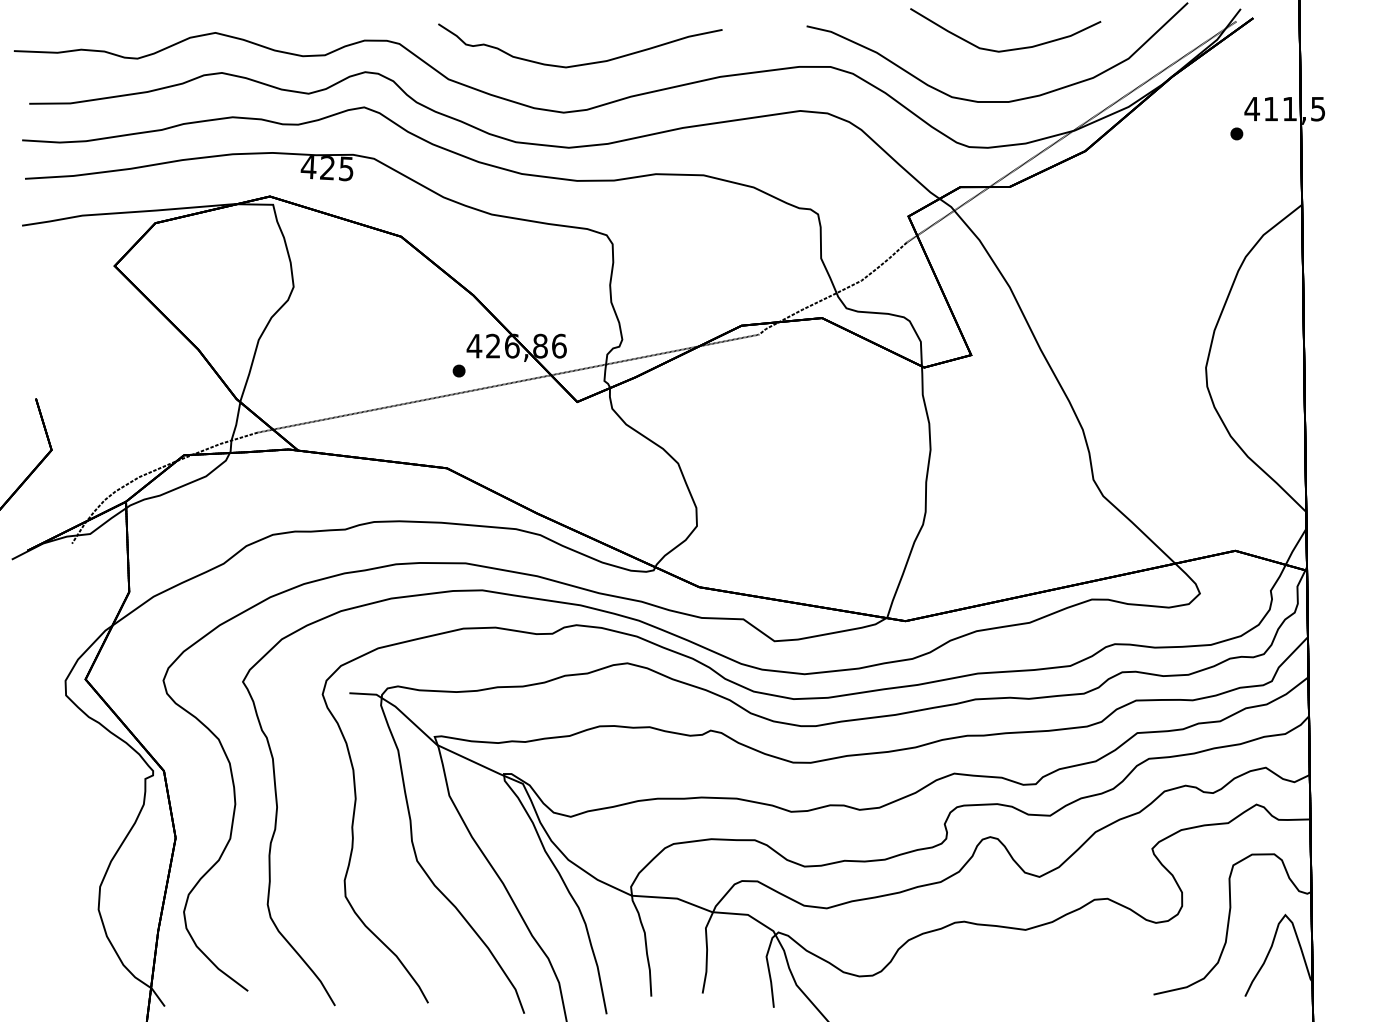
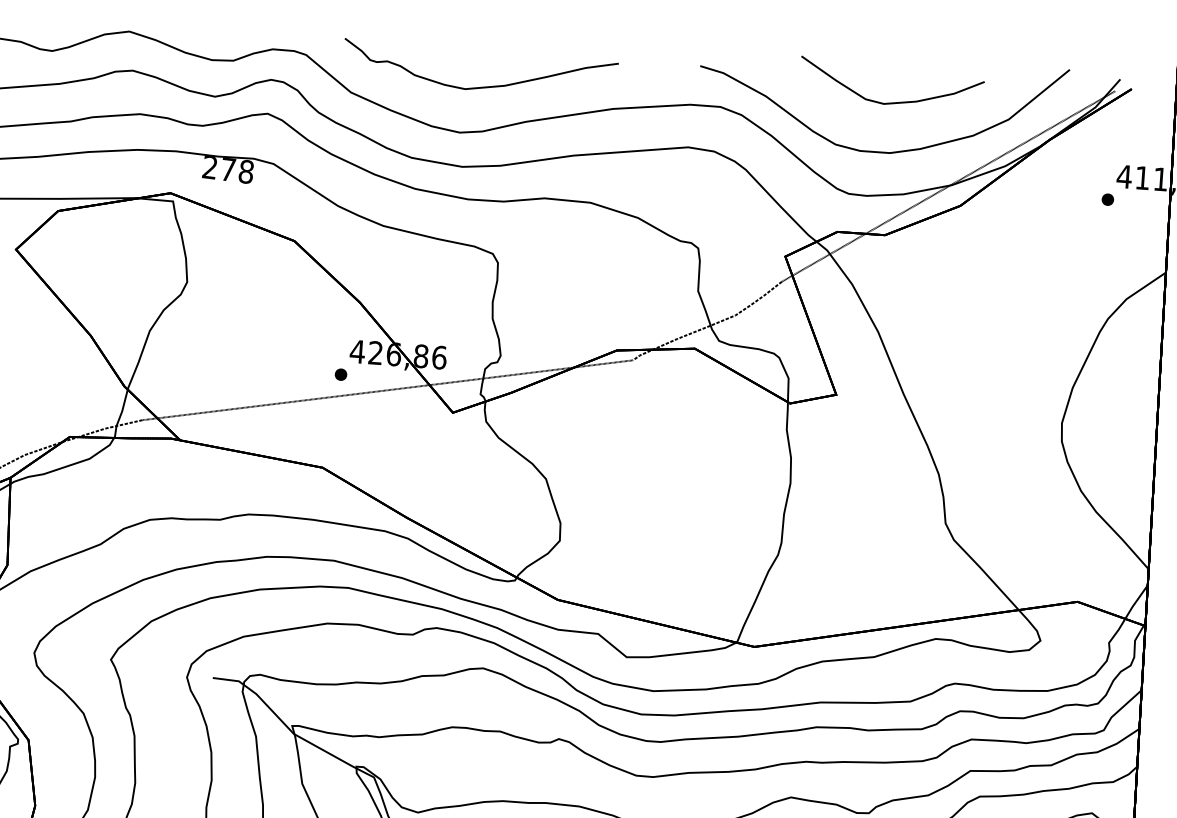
text: (326, 168) -> (227, 170), 425 -> 278

